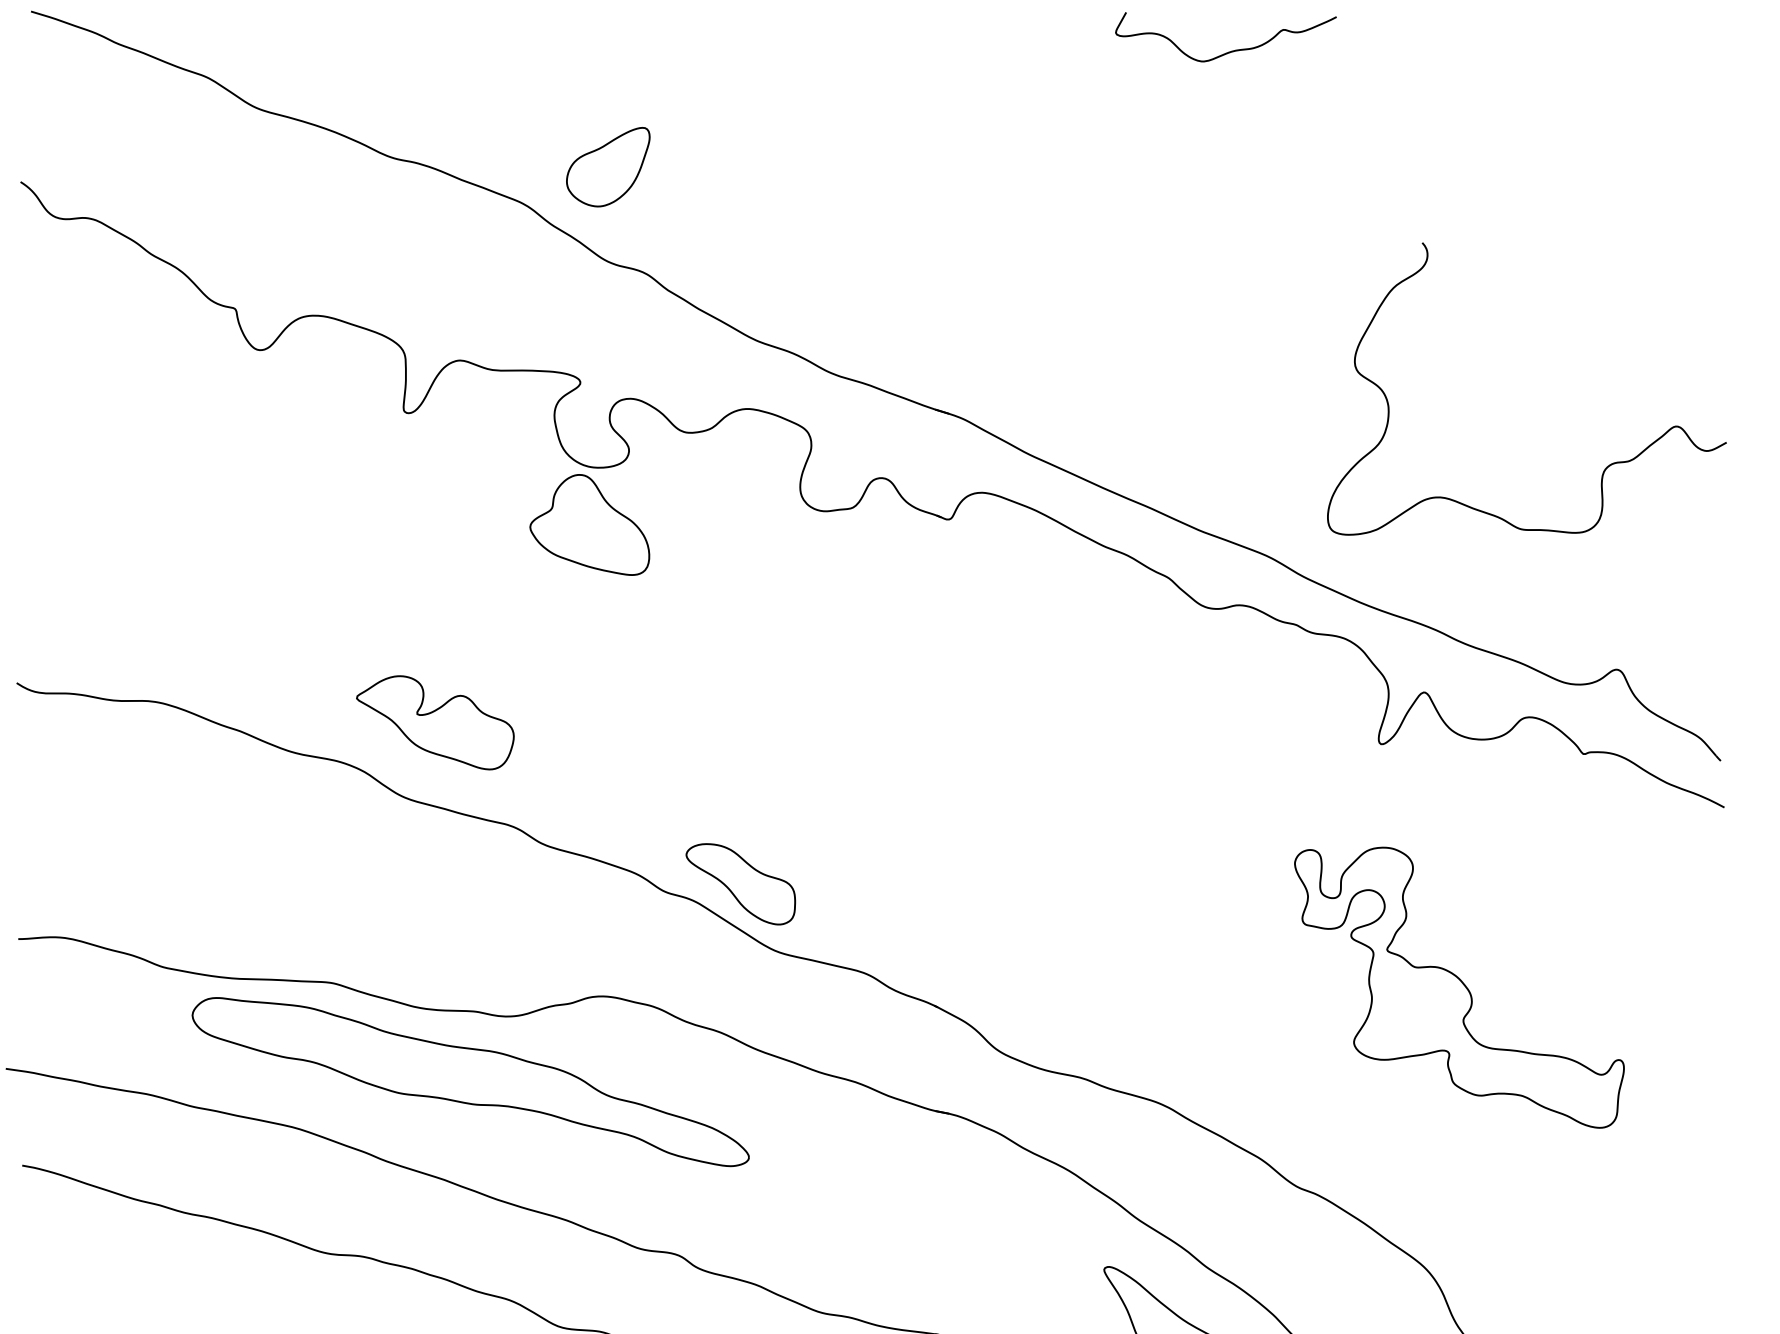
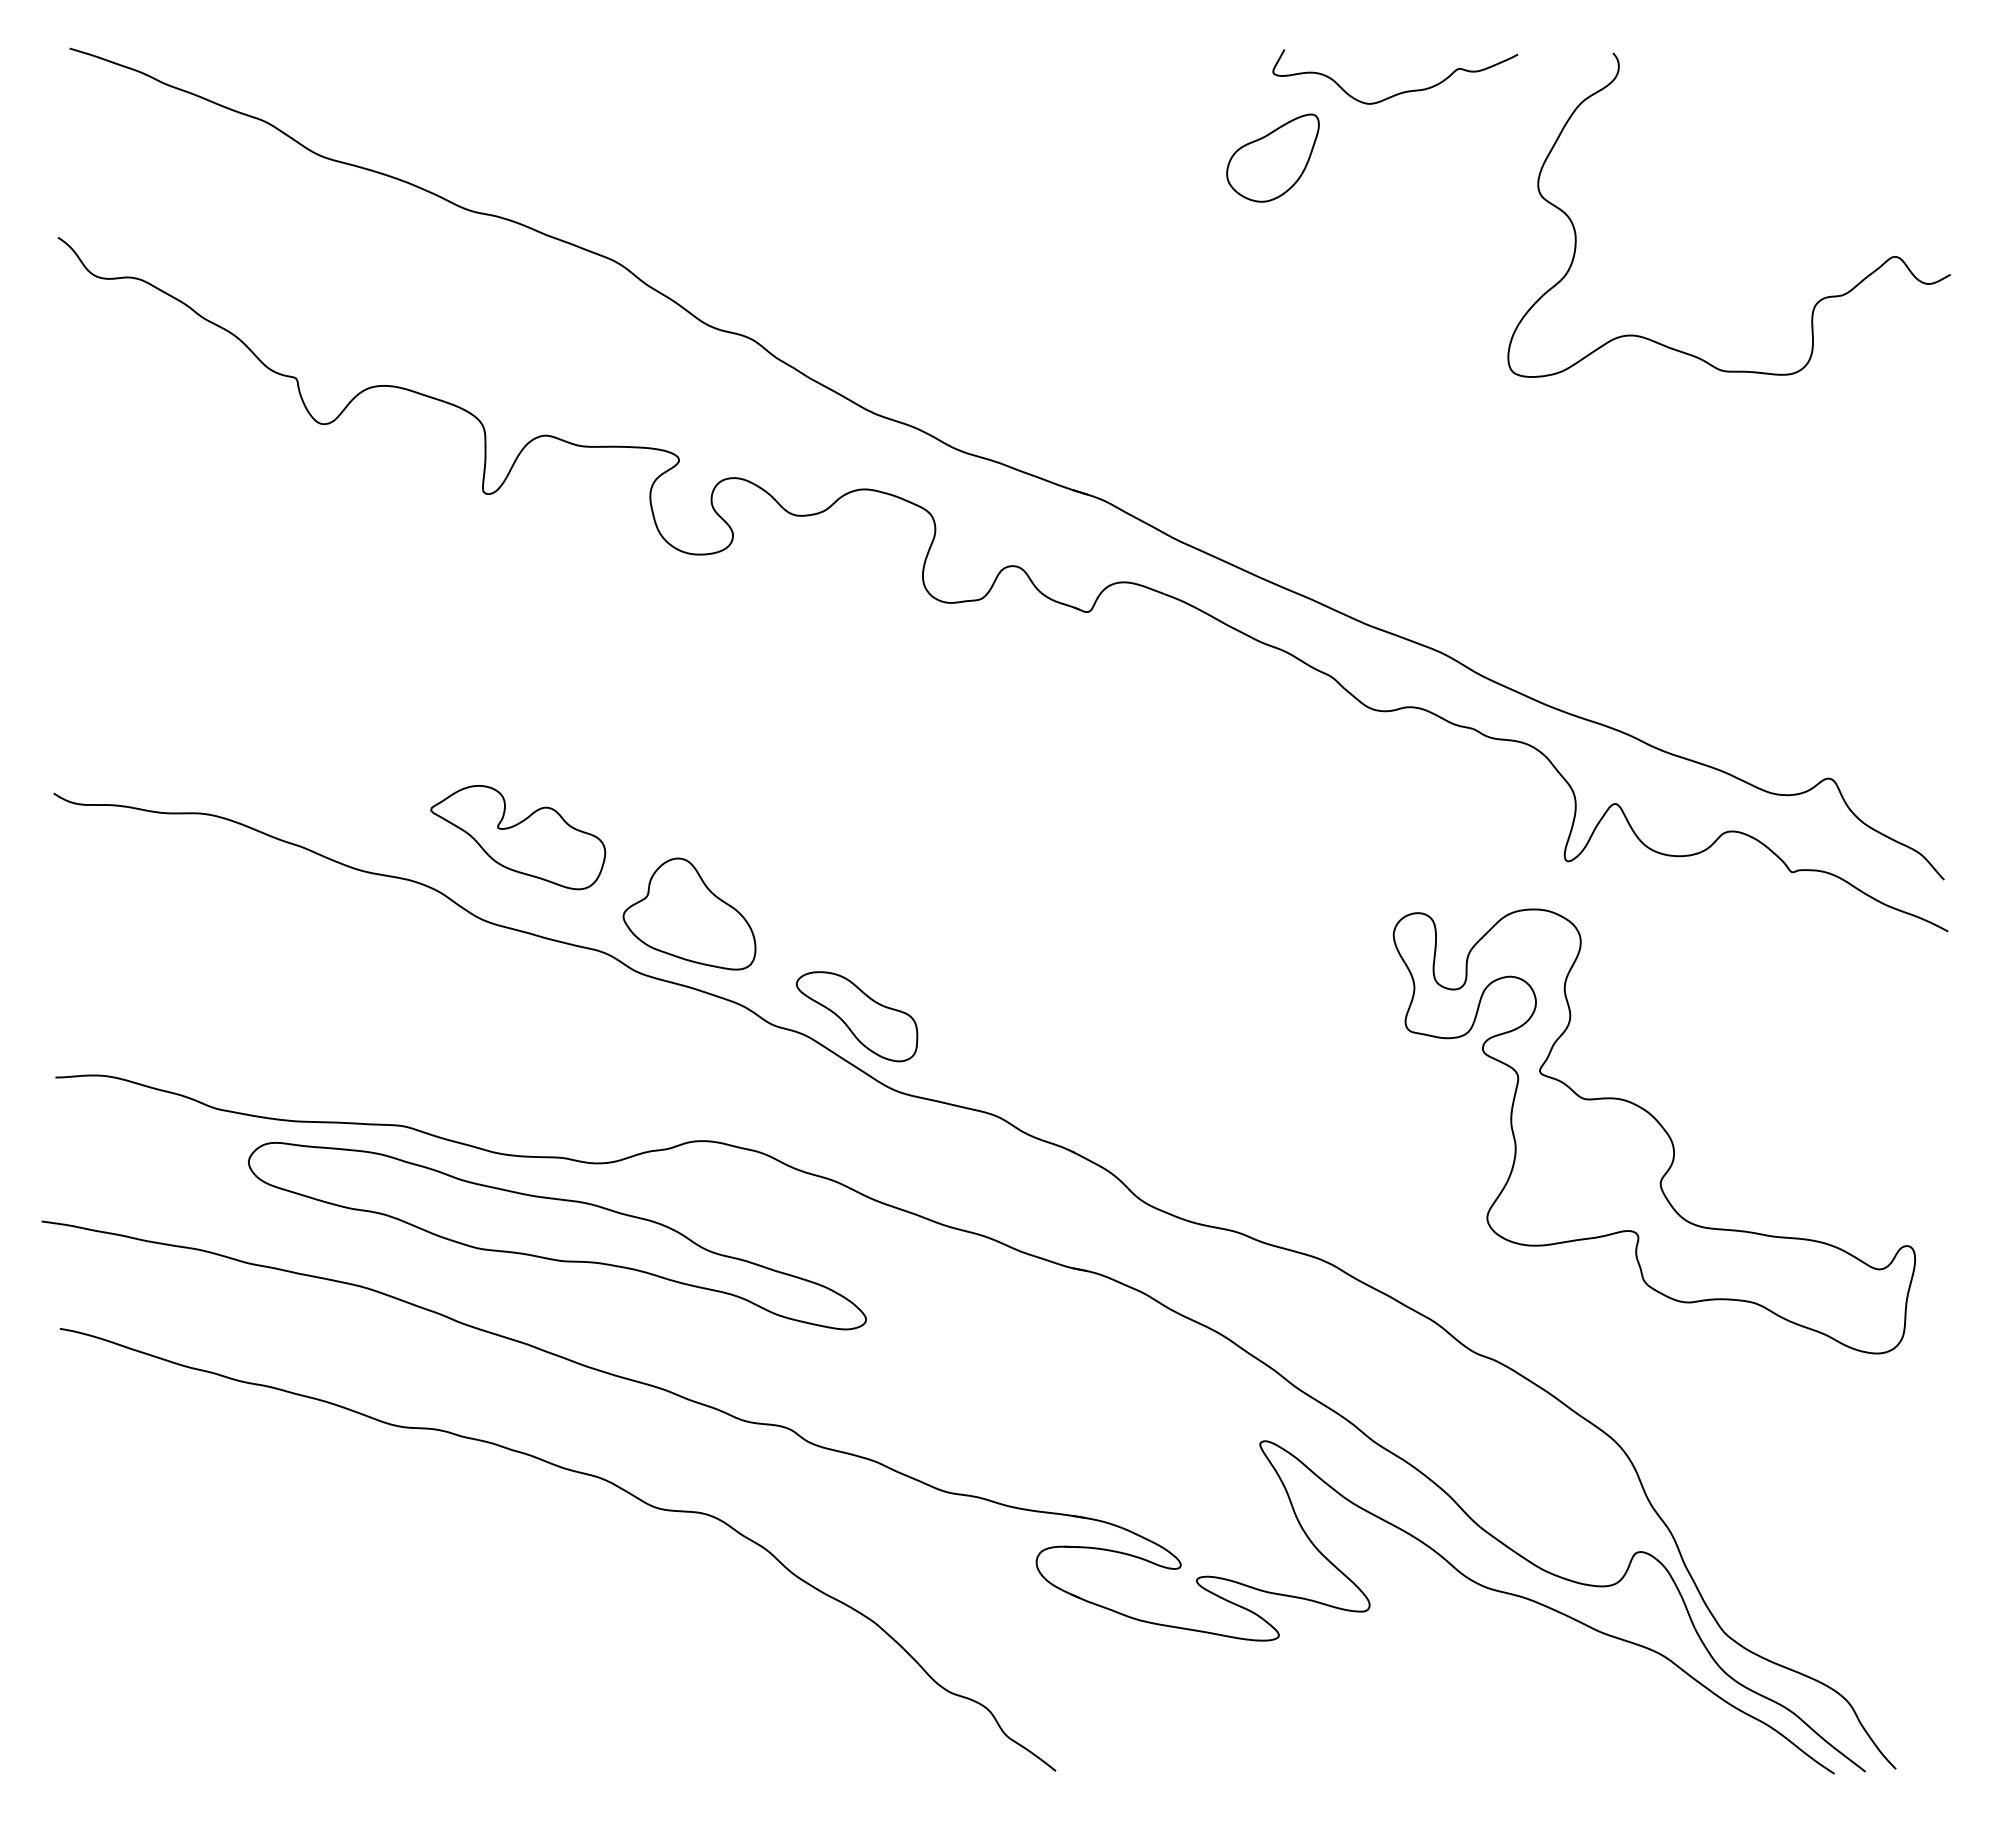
part: (607, 166) -> (1272, 157), moved
curve: (1605, 467) -> (1816, 302), moved
part: (589, 524) -> (689, 913), moved
part: (1458, 987) -> (1653, 1131), size x1.43

